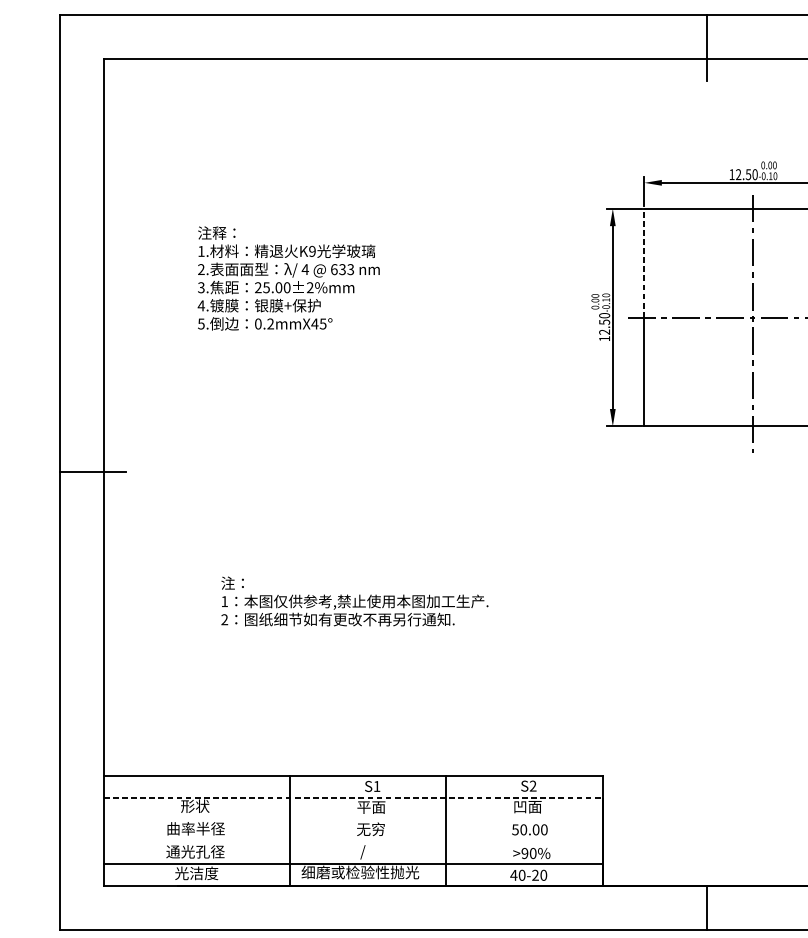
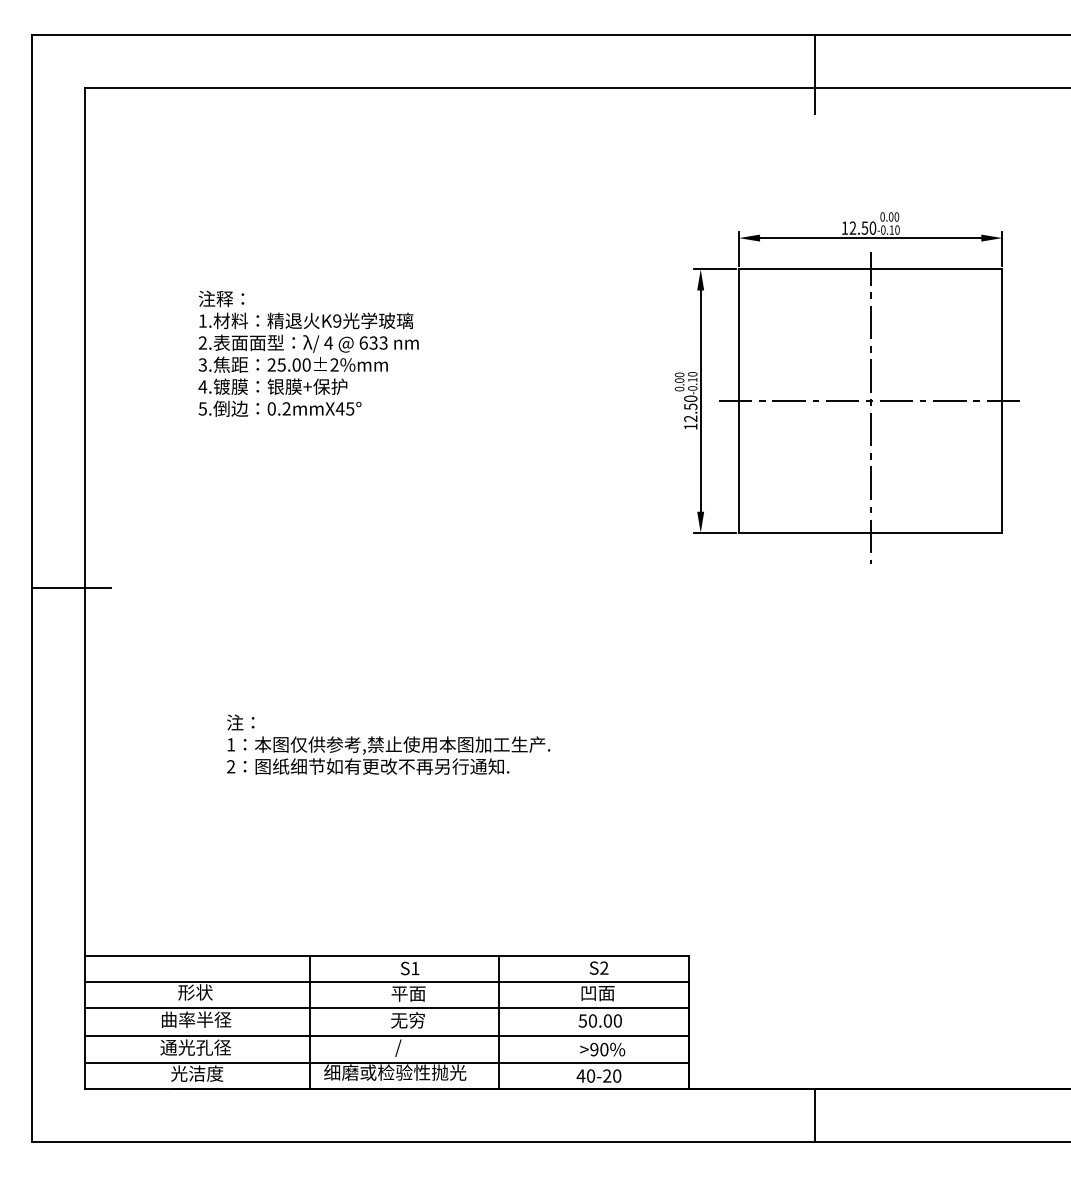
line: (644, 263) -> (738, 335), dashed -> solid
line: (353, 797) -> (387, 981), dashed -> solid
line: (353, 818) -> (386, 1007), added
line: (353, 842) -> (386, 1036), added

